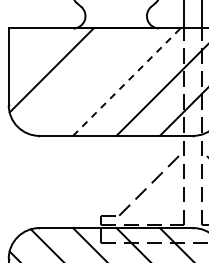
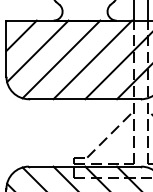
line: (29, 48) -> (21, 35), added
line: (83, 81) -> (61, 59), added
line: (126, 82) -> (92, 60), dashed -> solid

